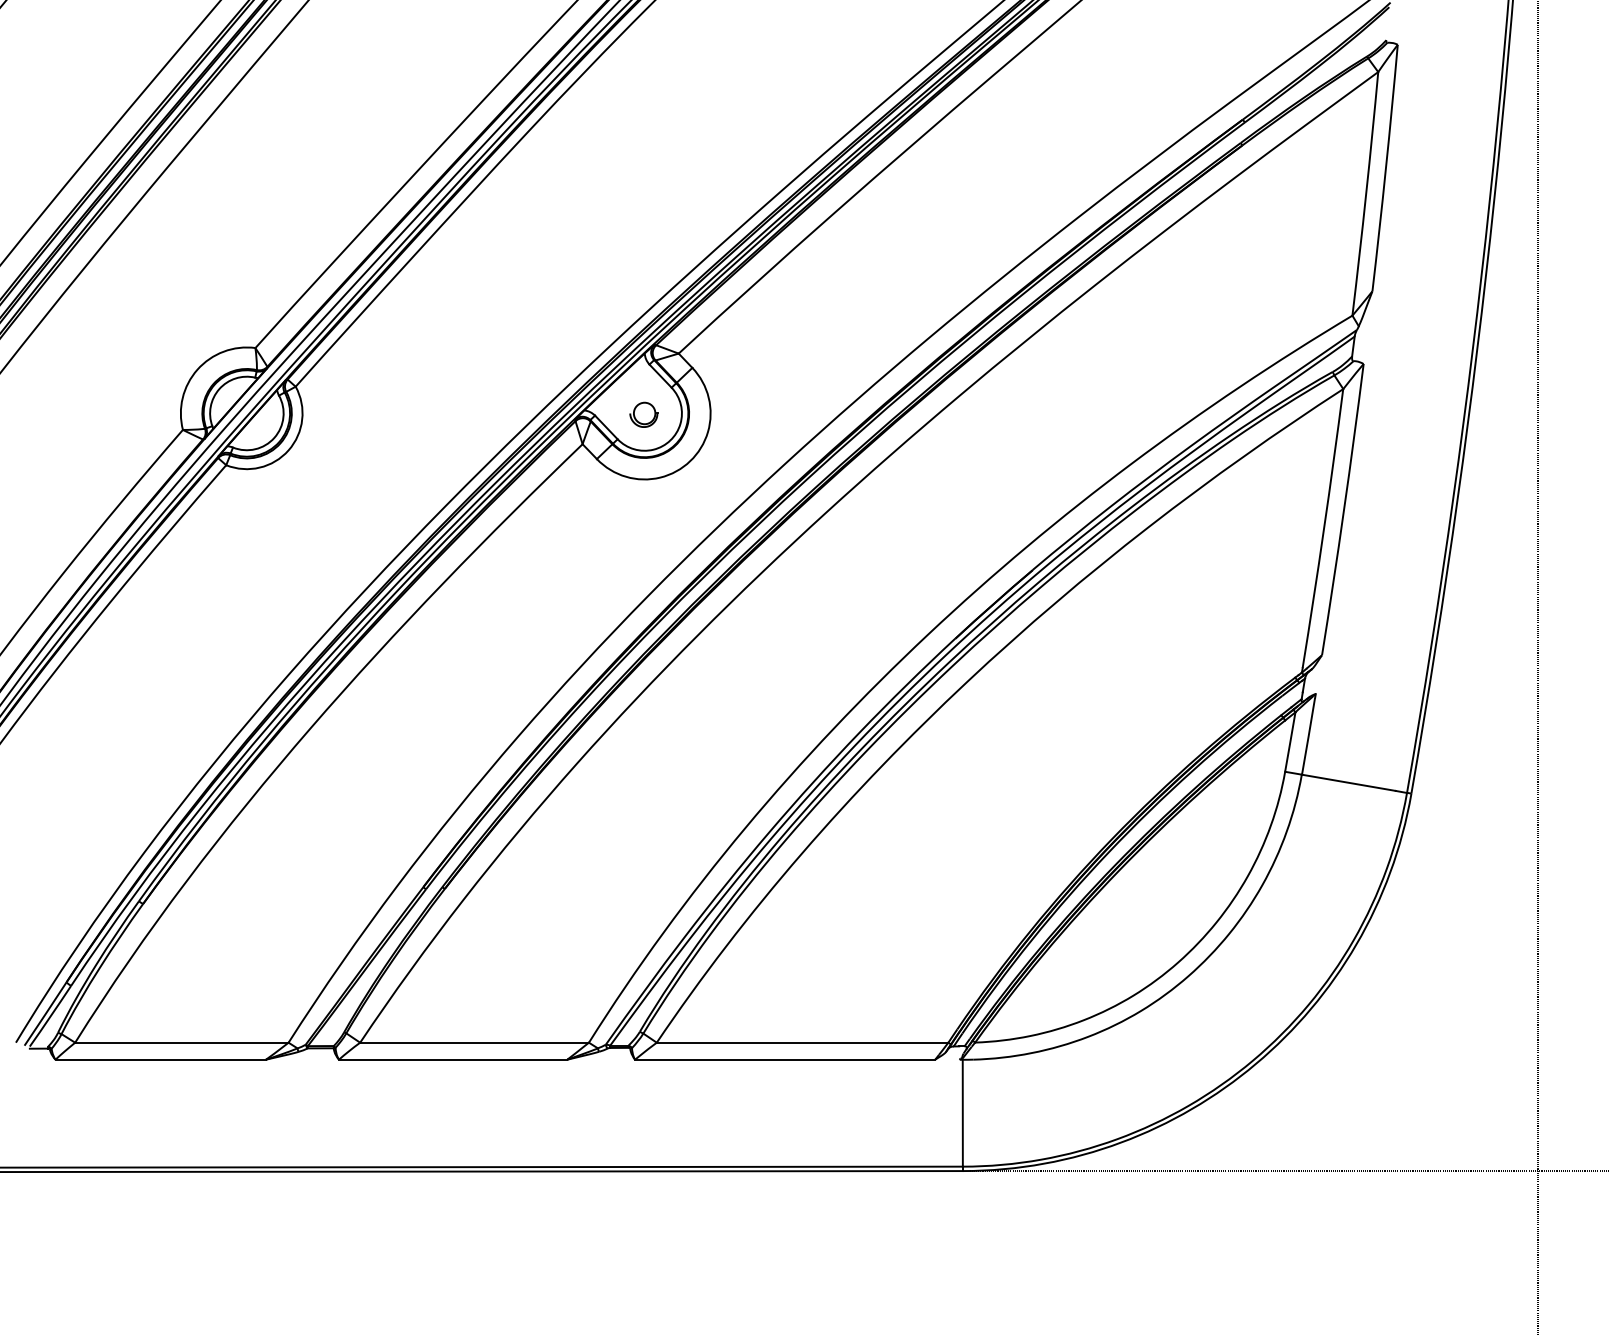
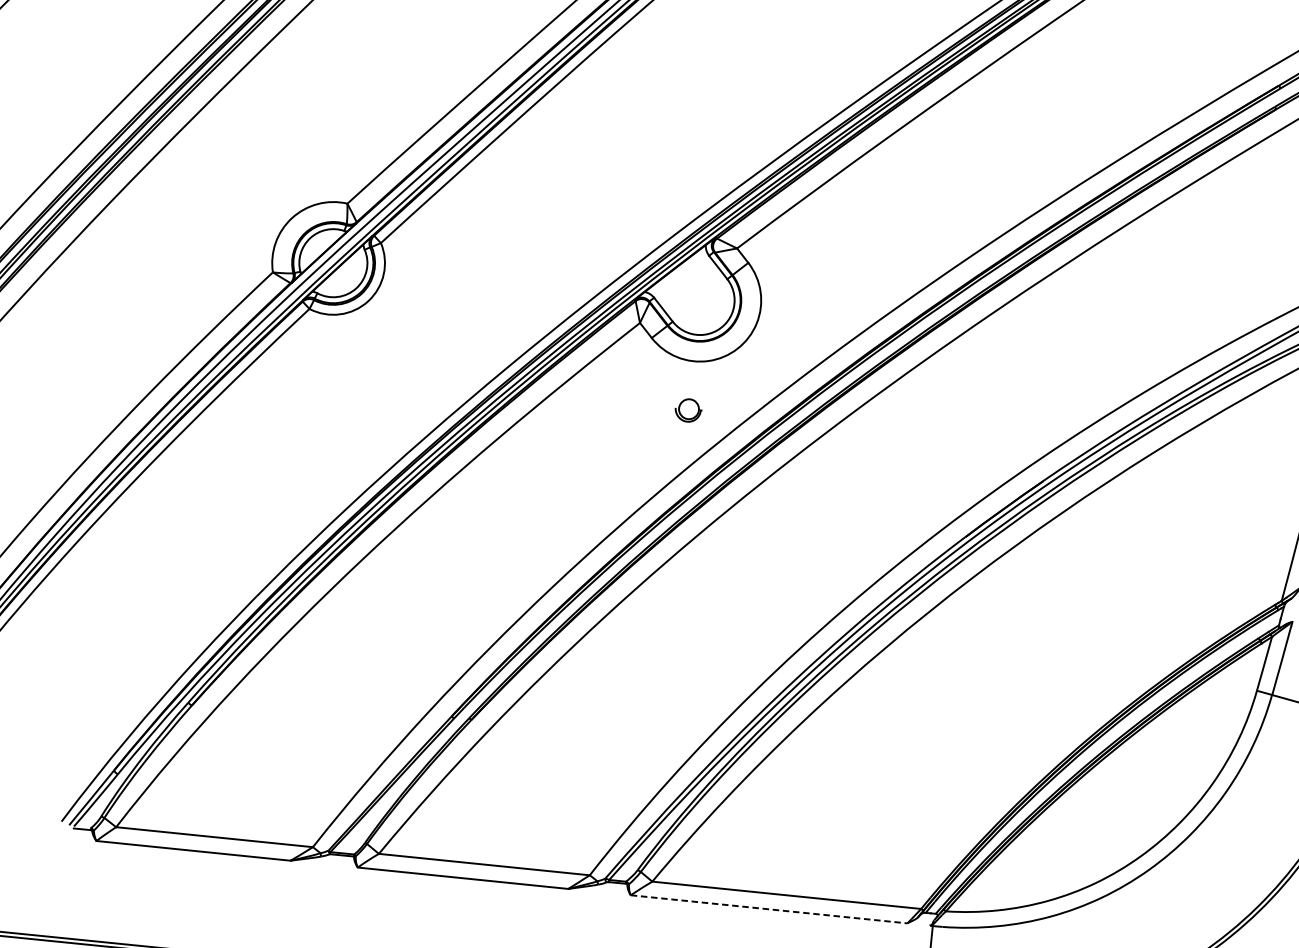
part: (643, 414) -> (687, 410), moved
line: (785, 1059) -> (769, 909), solid -> dashed

